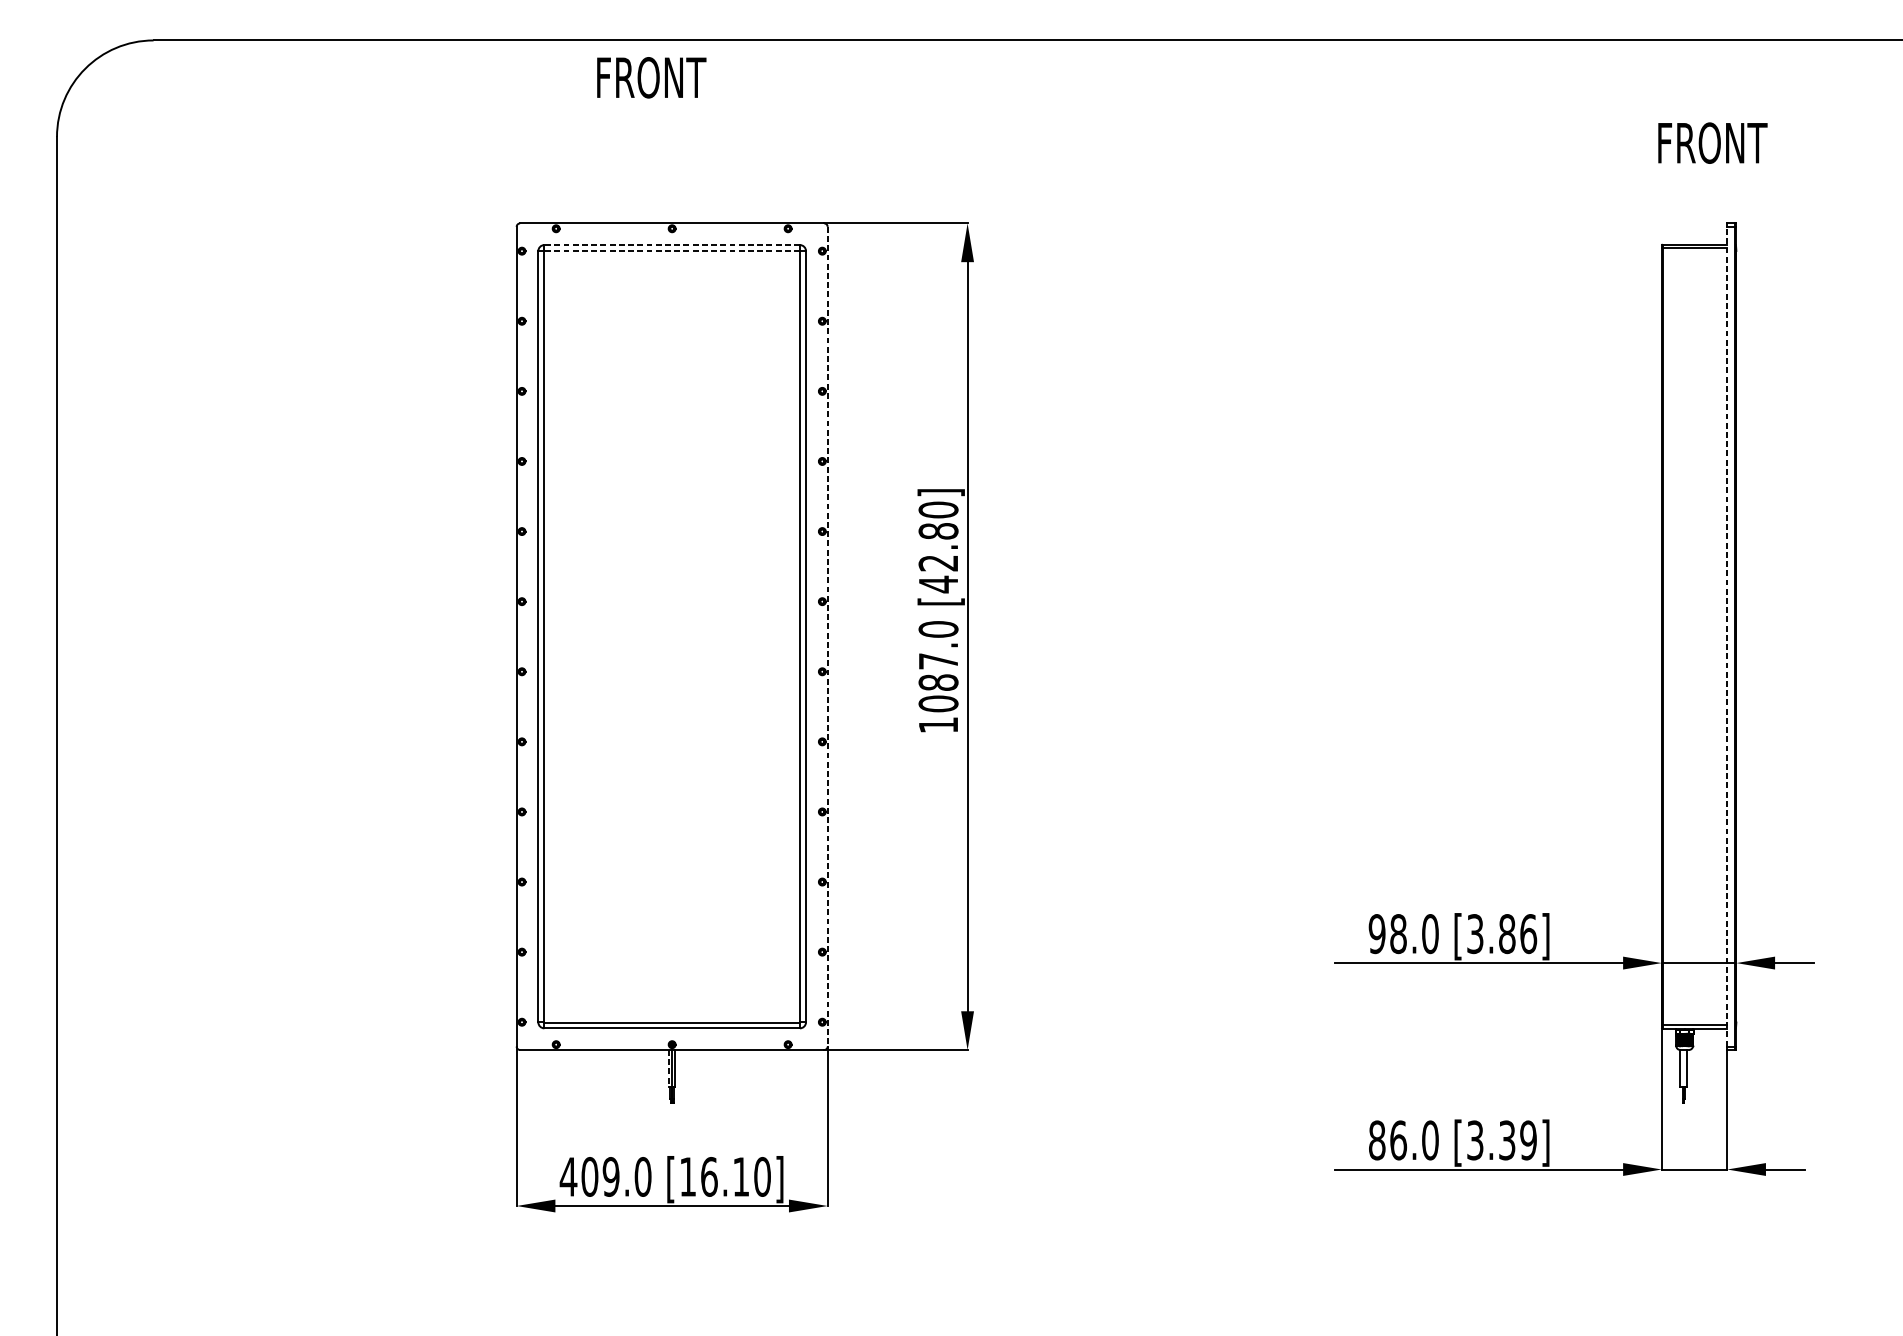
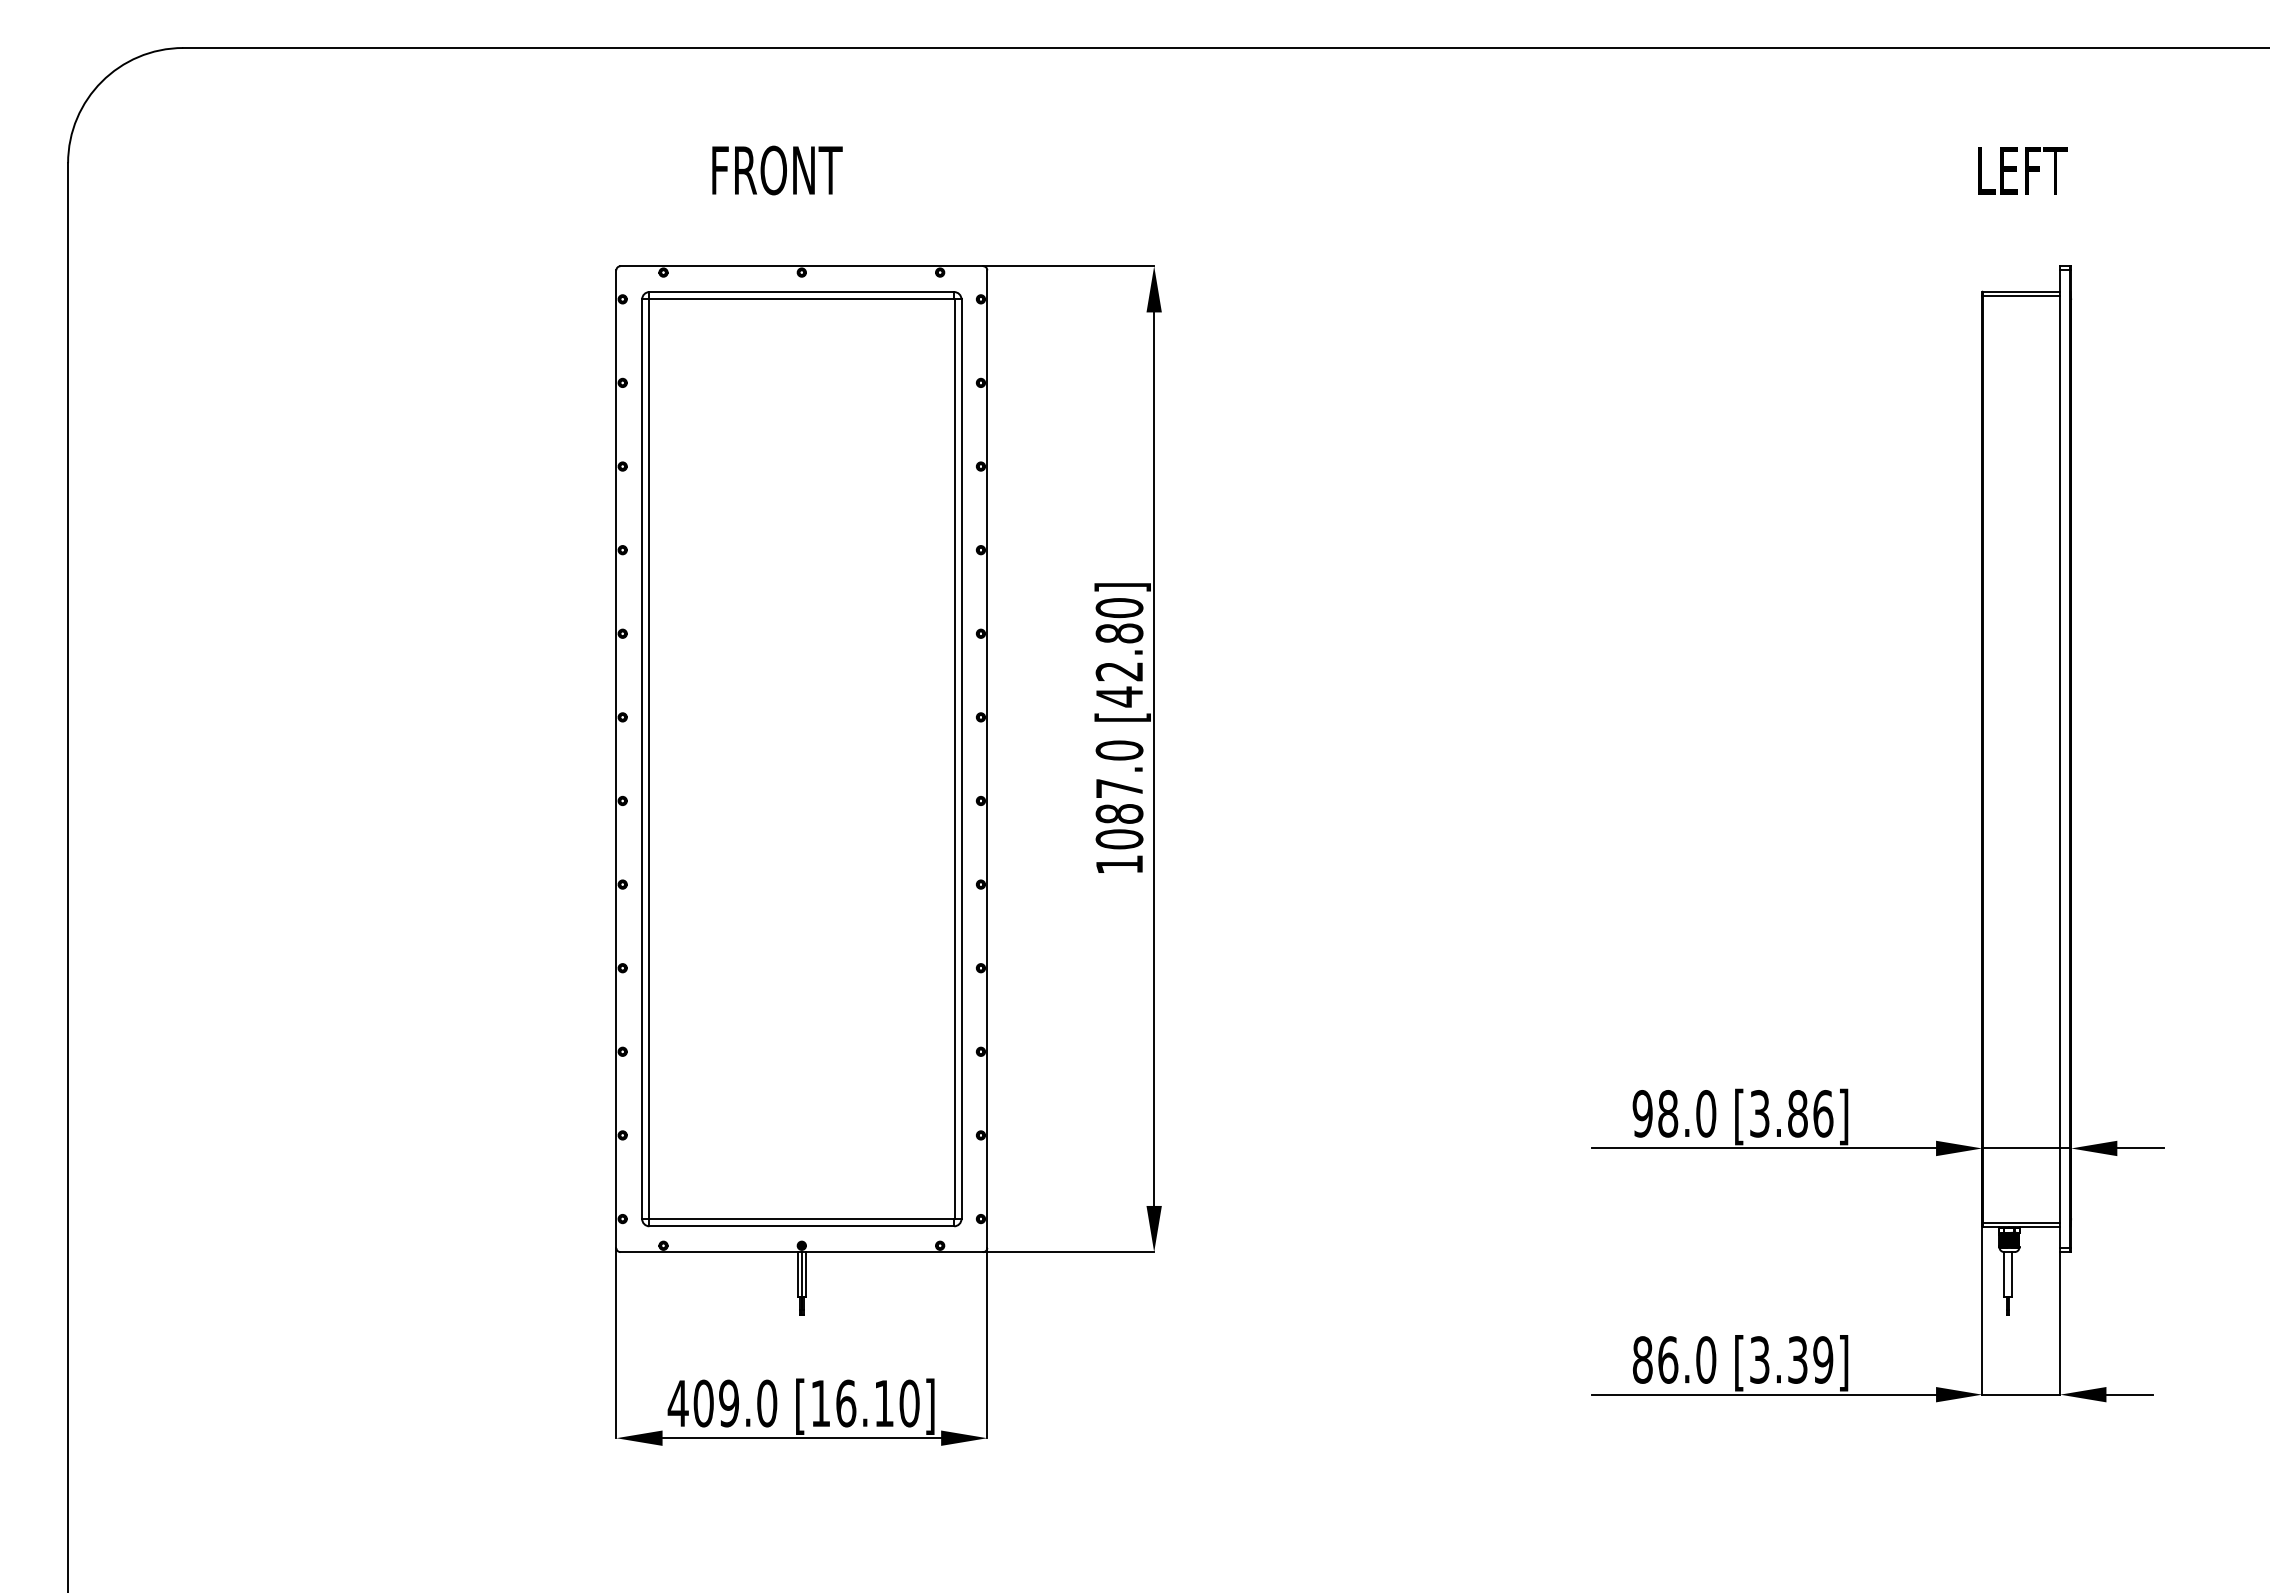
text: (651, 77) -> (777, 170), moved
text: (1713, 143) -> (2043, 170), FRONT -> LEFT
line: (671, 245) -> (801, 292), dashed -> solid
line: (671, 251) -> (801, 299), dashed -> solid
line: (827, 636) -> (987, 759), dashed -> solid
line: (1727, 636) -> (2060, 759), dashed -> solid
line: (668, 1068) -> (797, 1274), dashed -> solid

